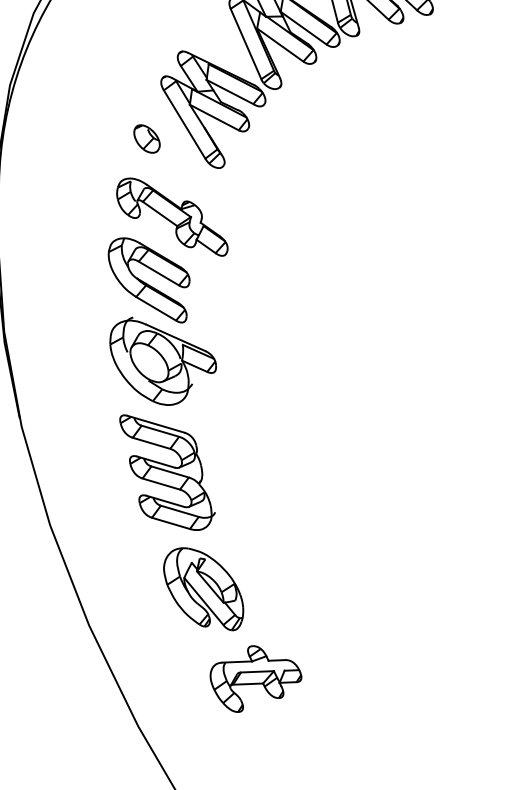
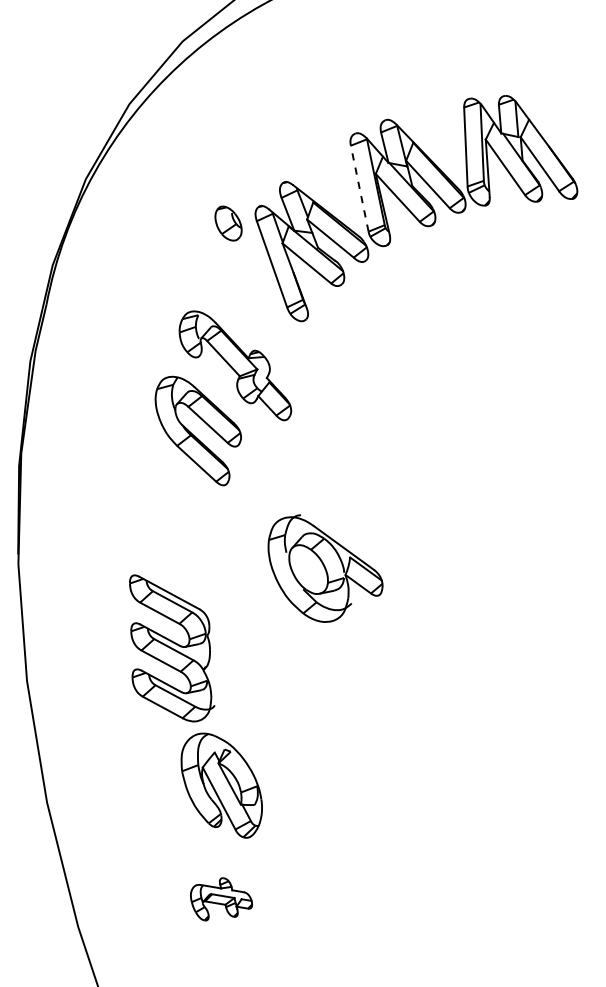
line: (245, 43) -> (359, 188), solid -> dashed
part: (146, 138) -> (228, 223), moved
part: (163, 358) -> (325, 568), moved
part: (203, 589) -> (221, 785), moved
part: (255, 677) -> (221, 899), size x0.6

